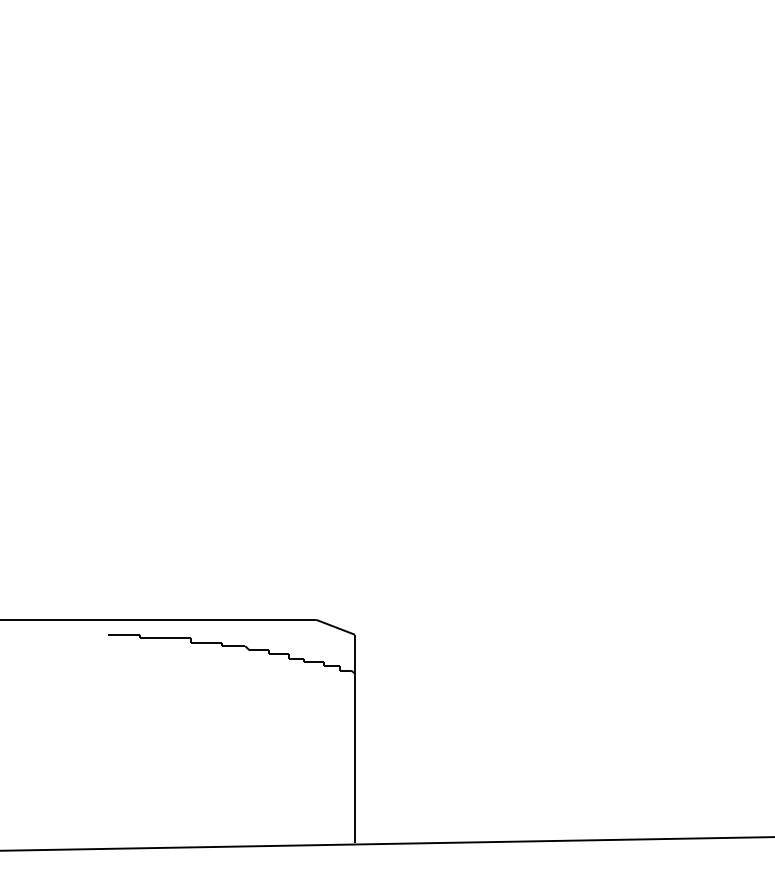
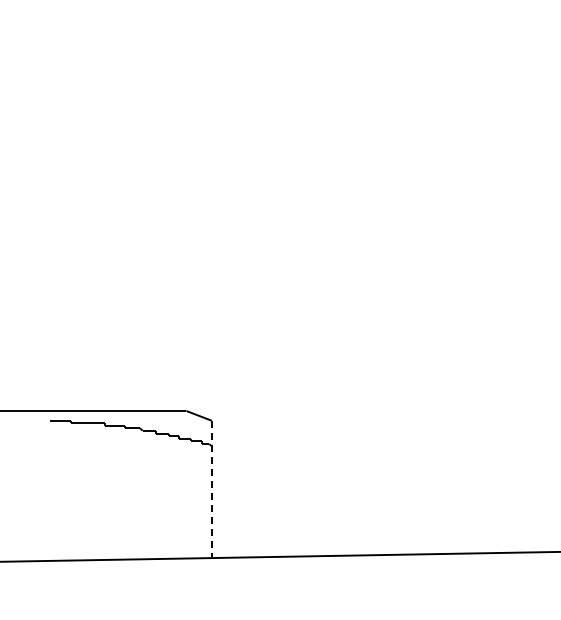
line: (354, 739) -> (211, 489), solid -> dashed

